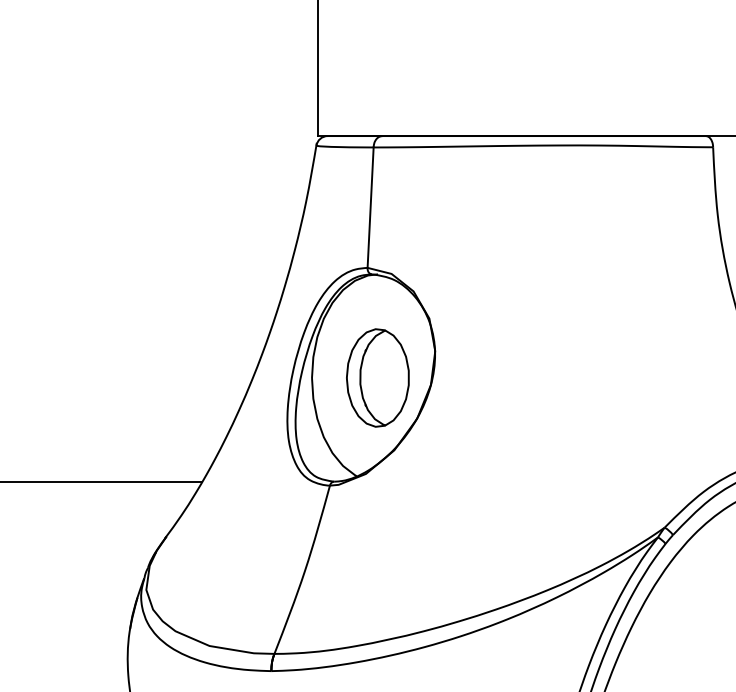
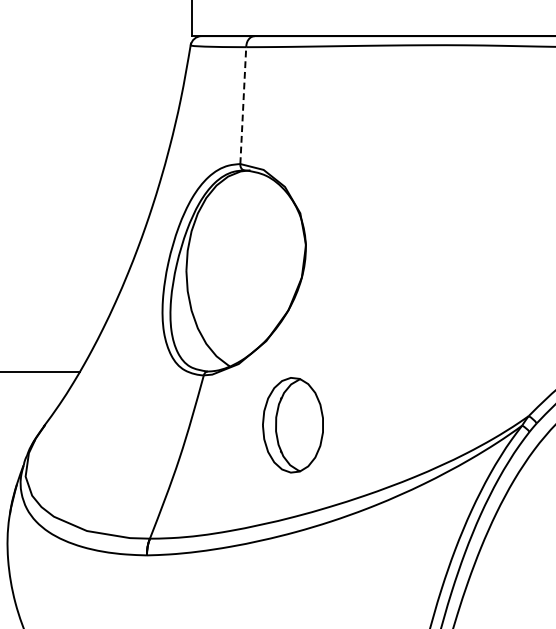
line: (370, 207) -> (243, 105), solid -> dashed
part: (377, 377) -> (292, 424), moved

